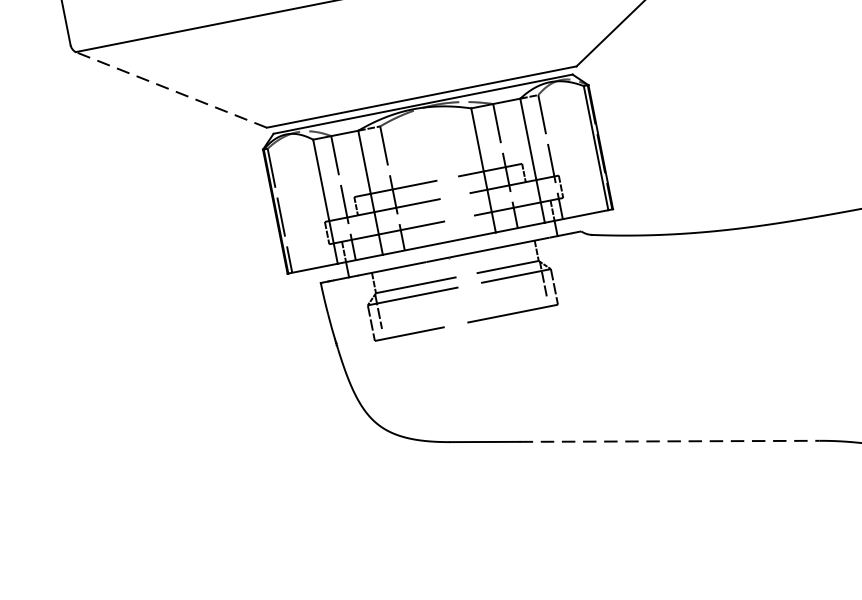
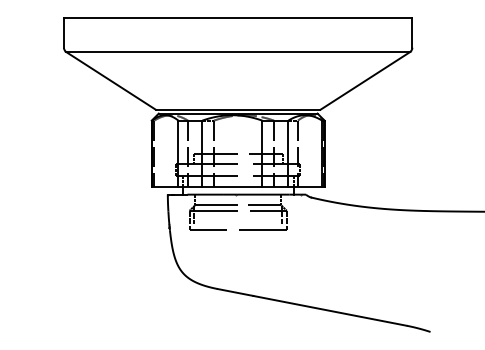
line: (170, 89) -> (110, 80), dashed -> solid
line: (670, 440) -> (330, 310), dashed -> solid

